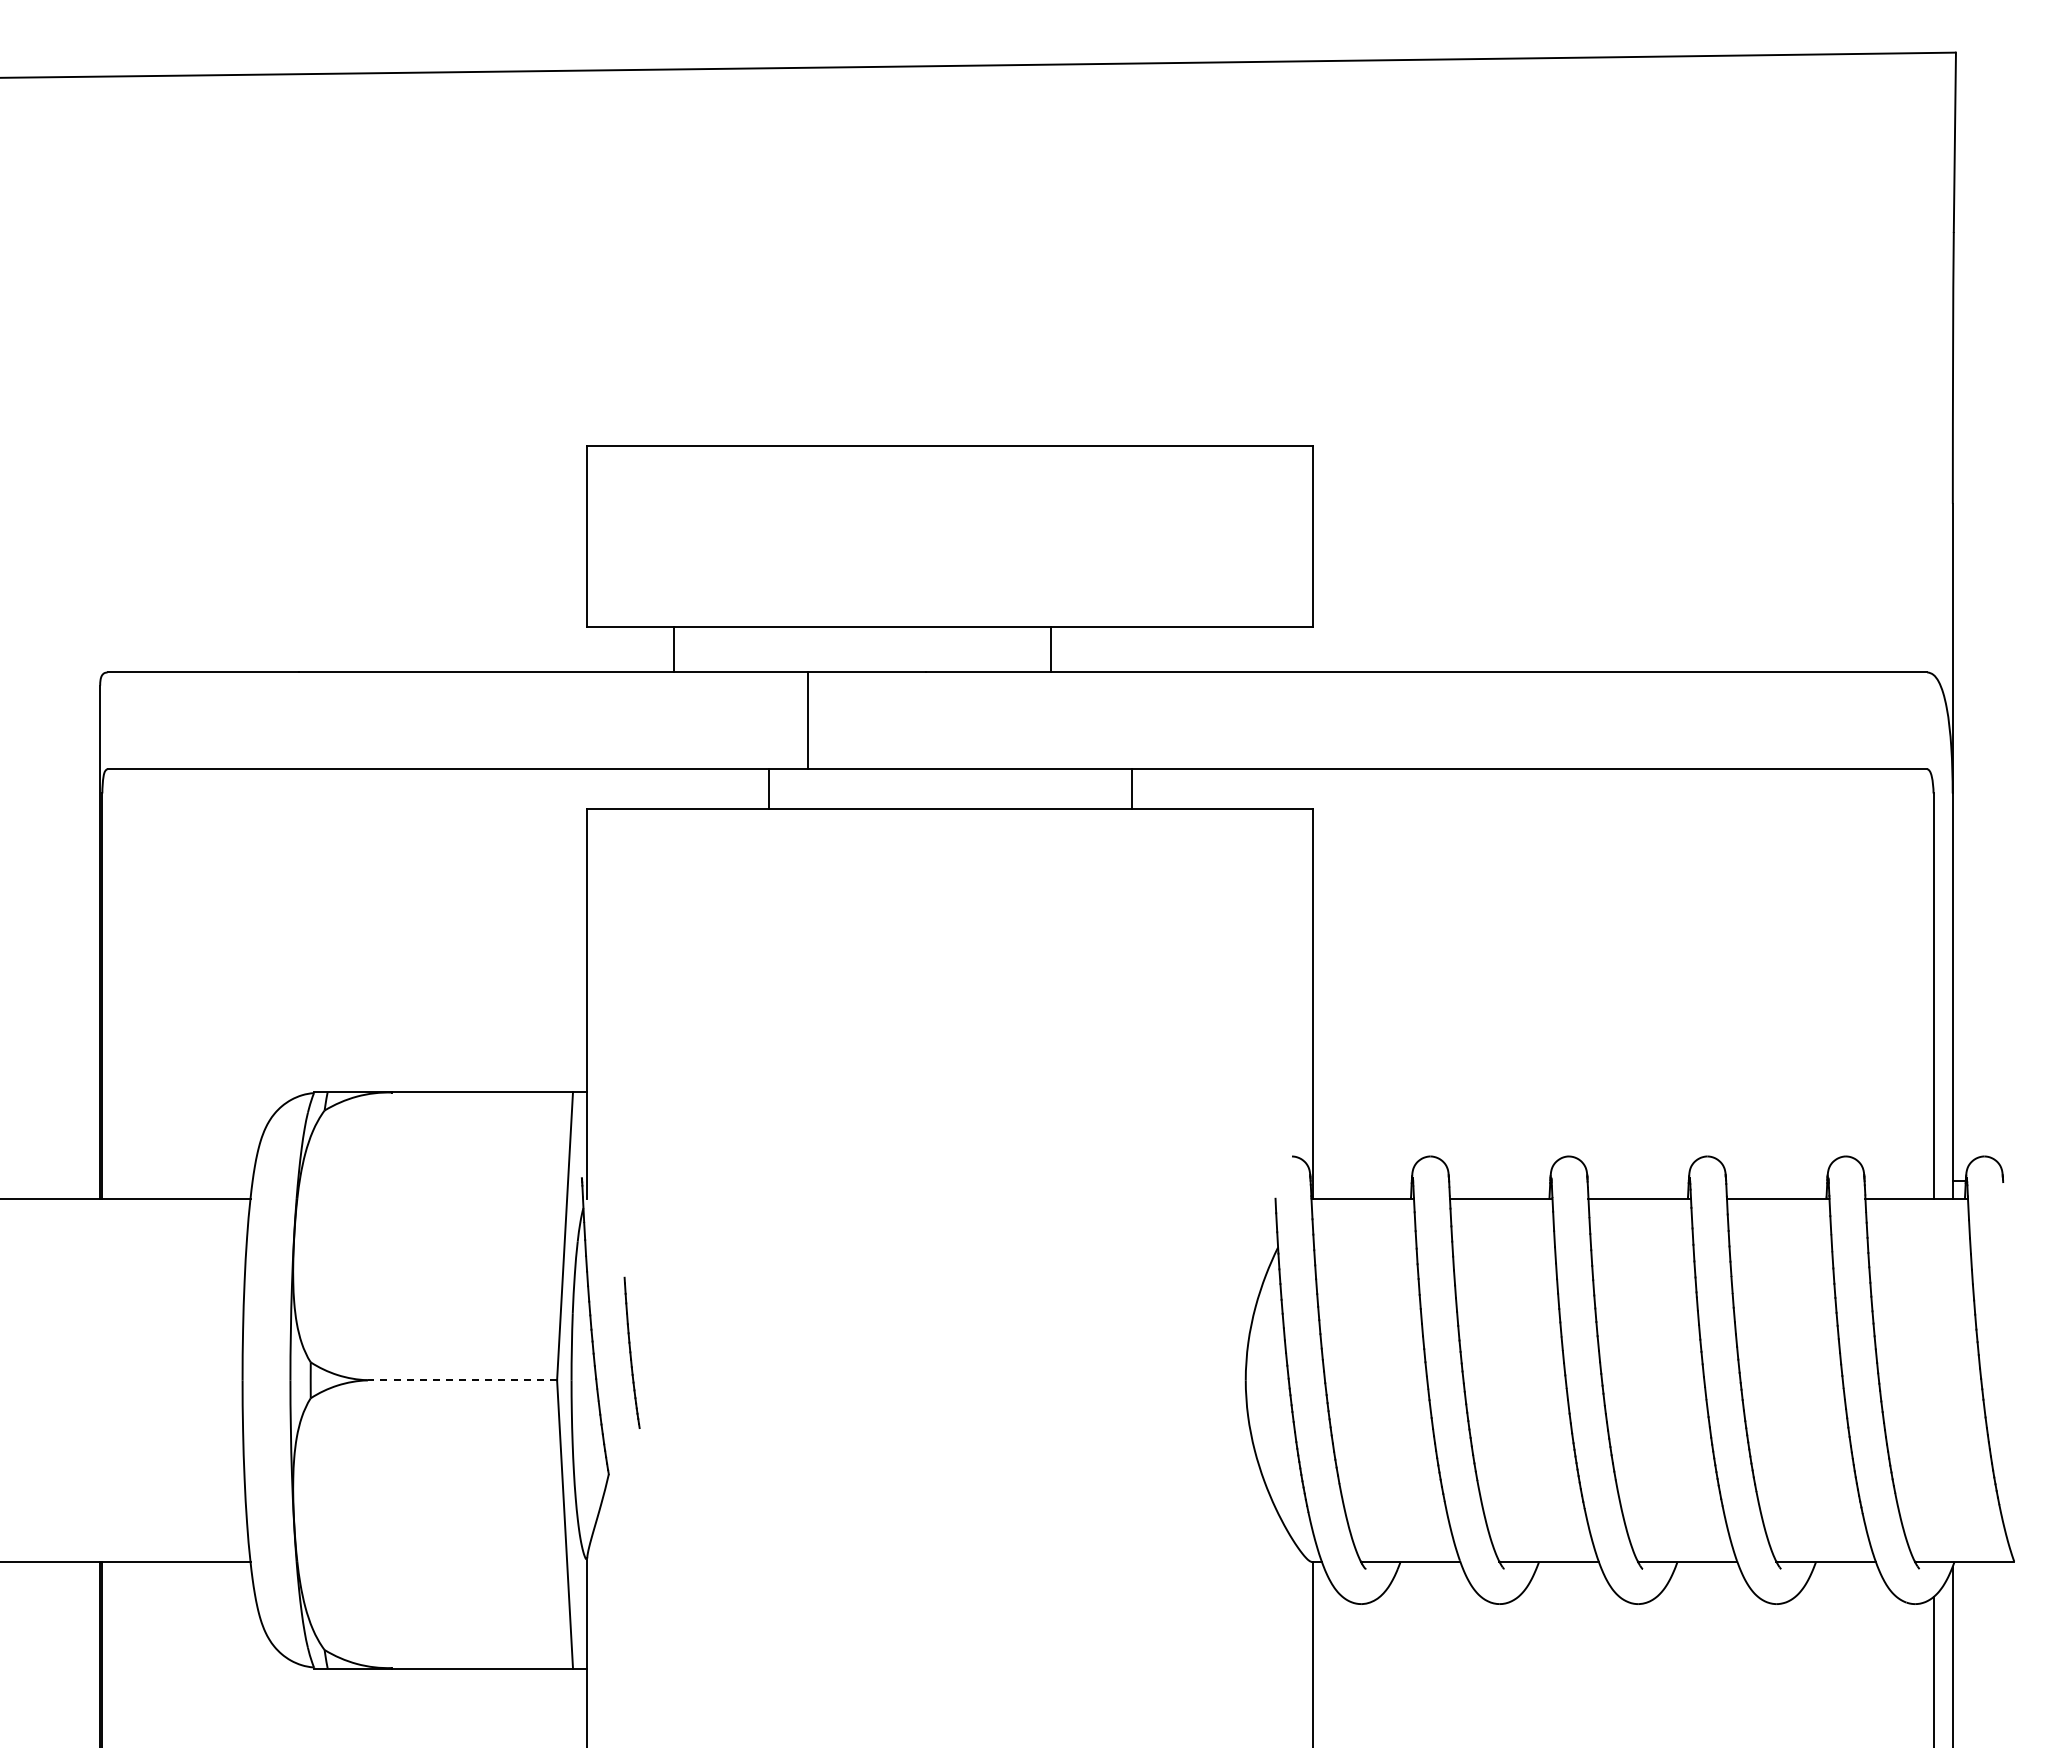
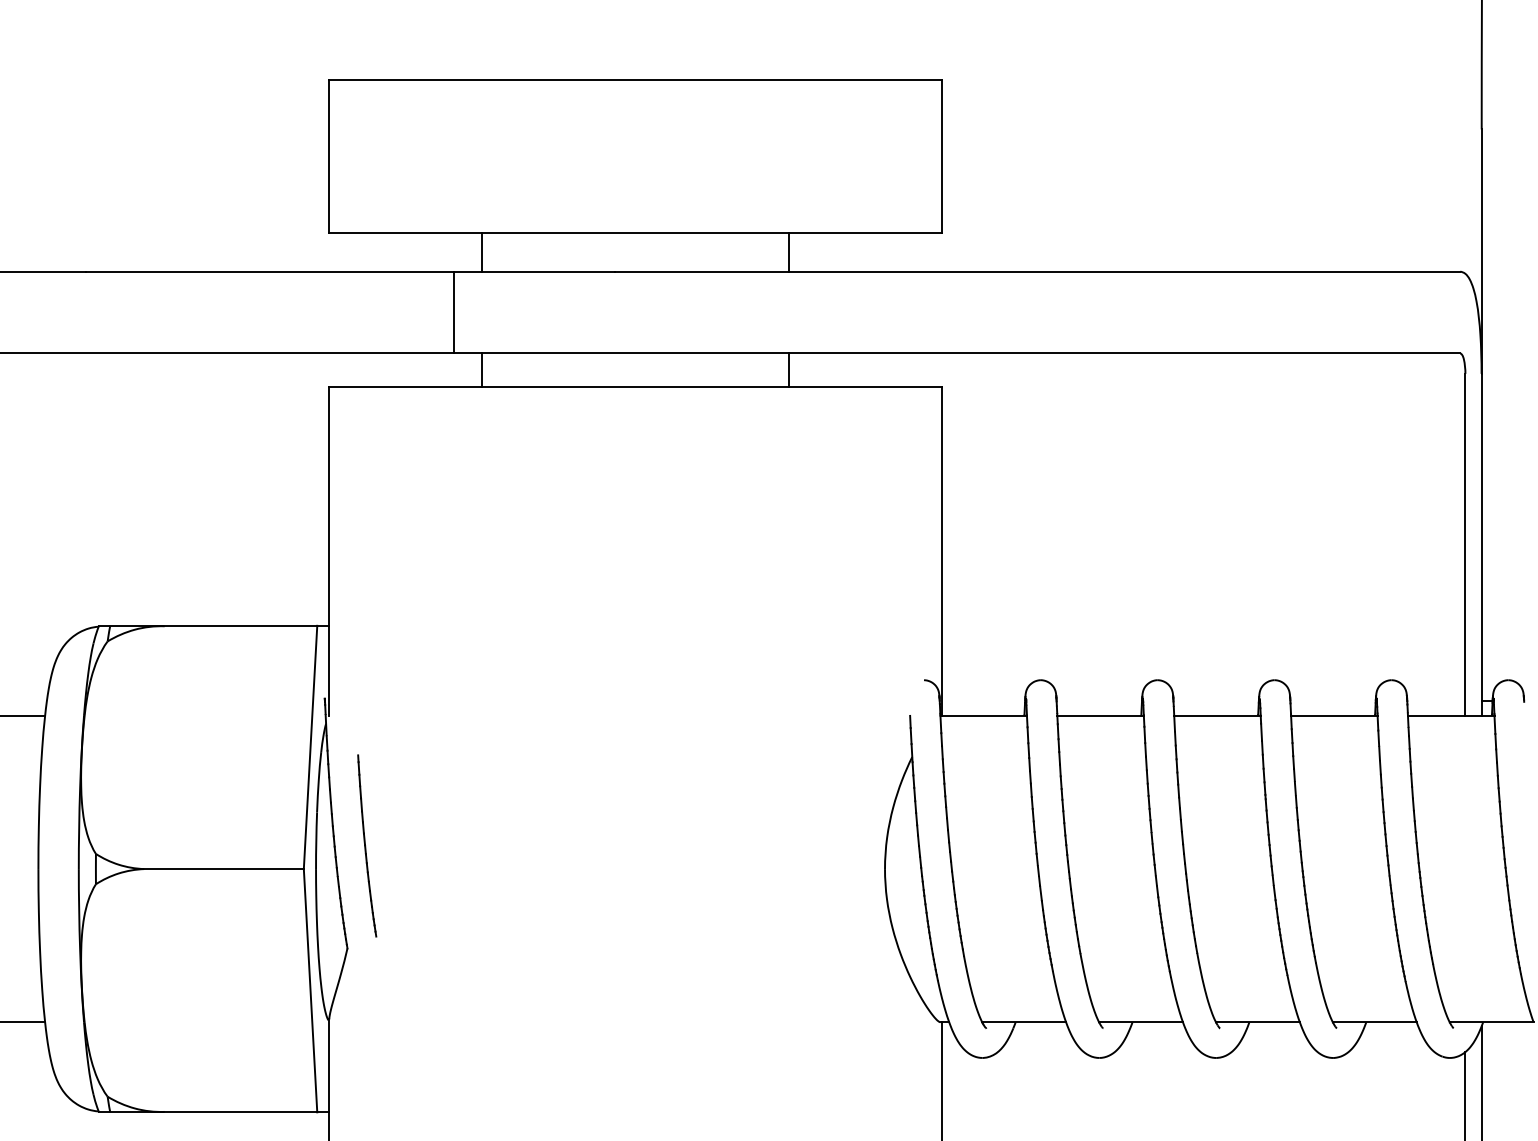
line: (673, 649) -> (482, 252), moved
line: (1050, 649) -> (788, 252), moved
line: (808, 720) -> (454, 312), moved
part: (631, 1352) -> (366, 845), size x1.43
line: (462, 1380) -> (224, 869), dashed -> solid

